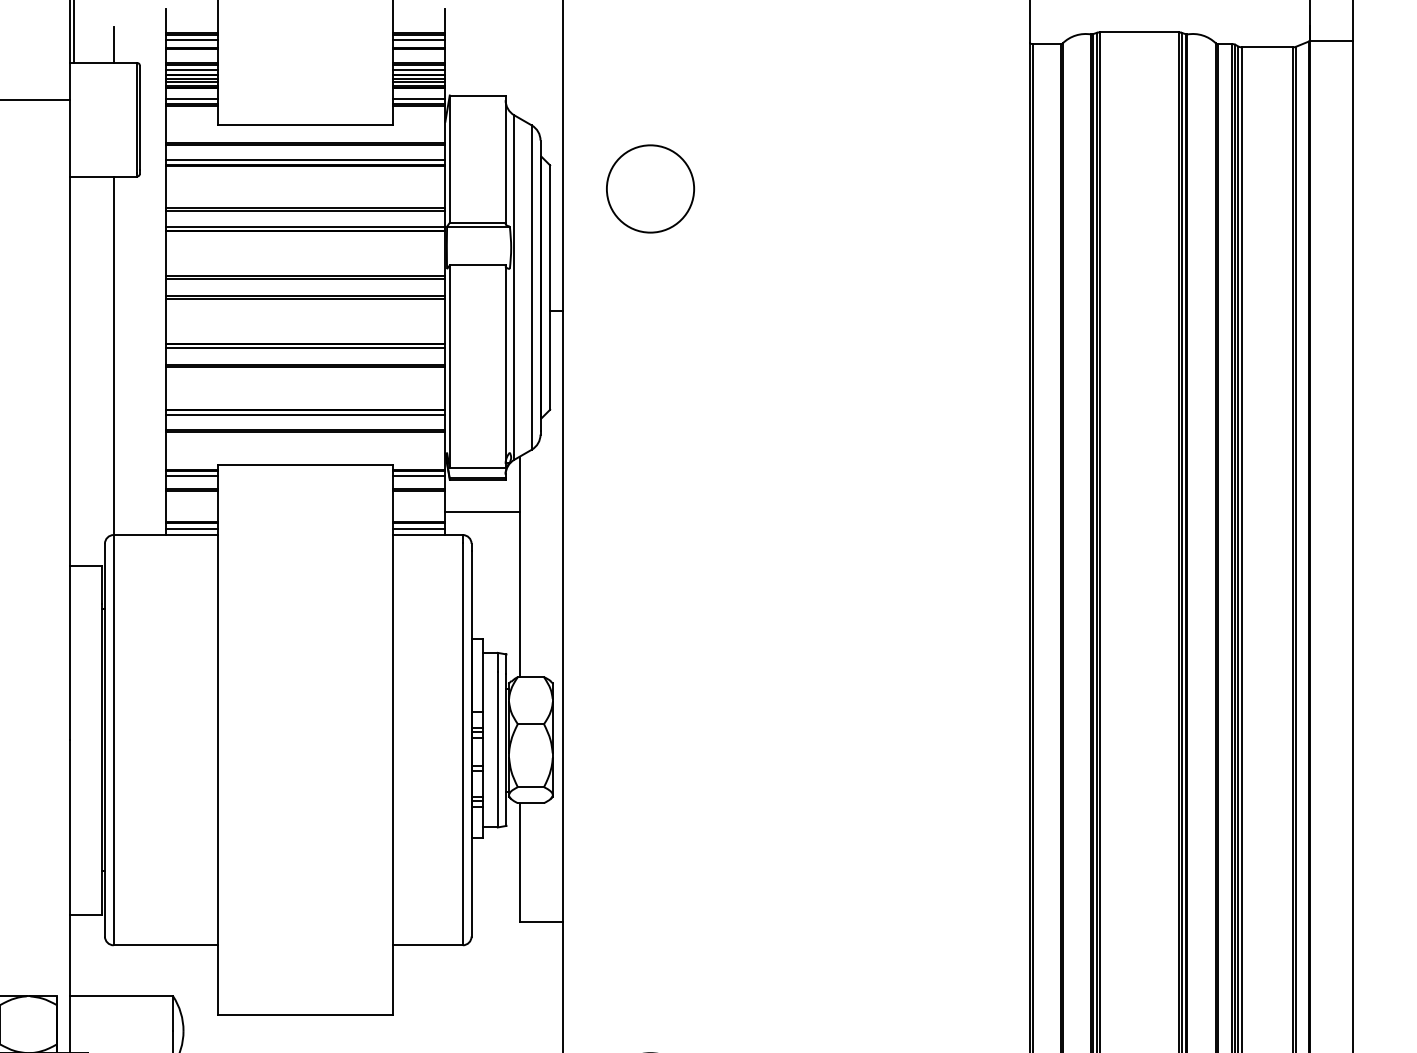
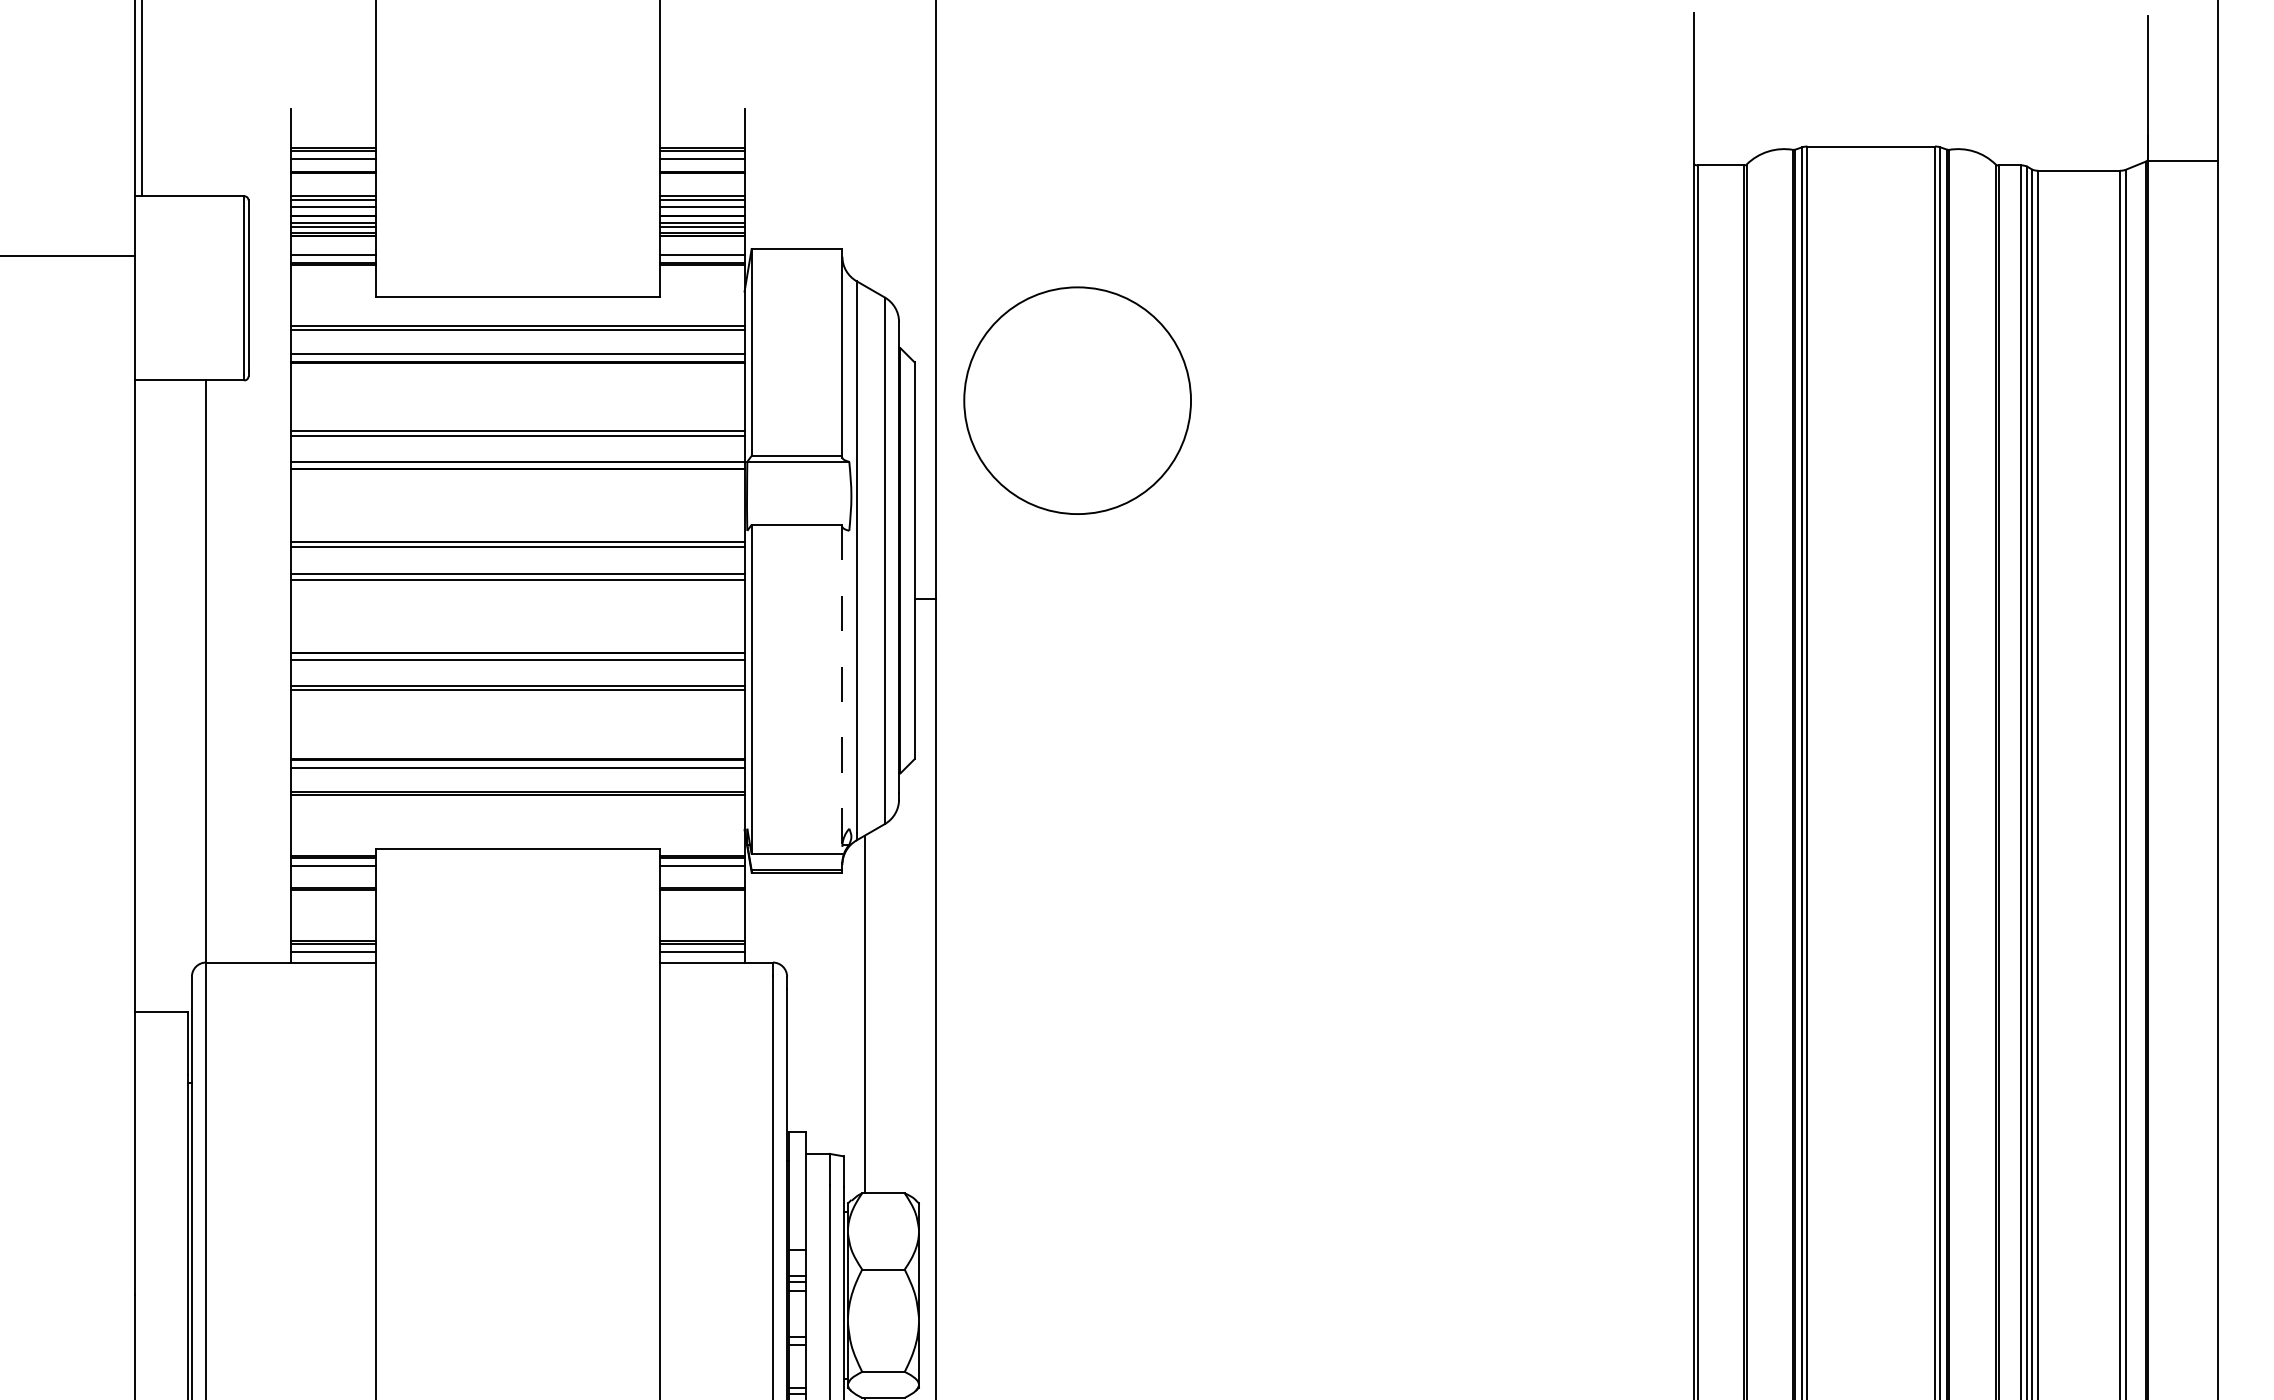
line: (113, 45) -> (205, 167), removed
circle: (650, 188) -> (1077, 399), size x1.6
line: (505, 367) -> (842, 690), solid -> dashed
line: (482, 511) -> (804, 924), removed

